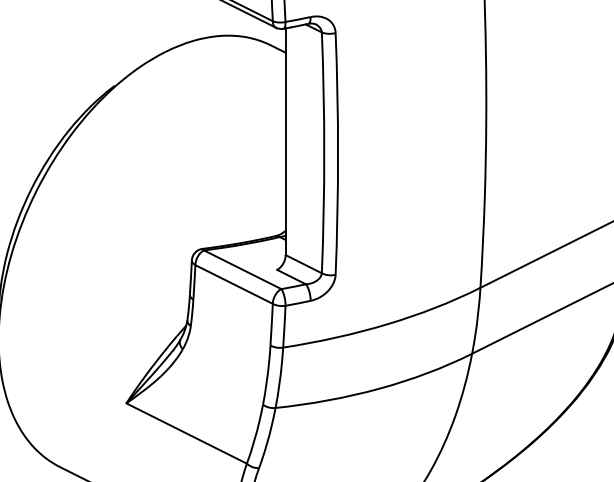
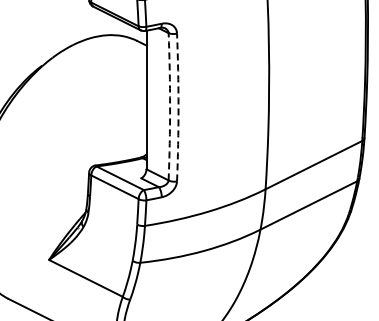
arc: (324, 152) -> (170, 106), solid -> dashed
arc: (338, 154) -> (178, 107), solid -> dashed

